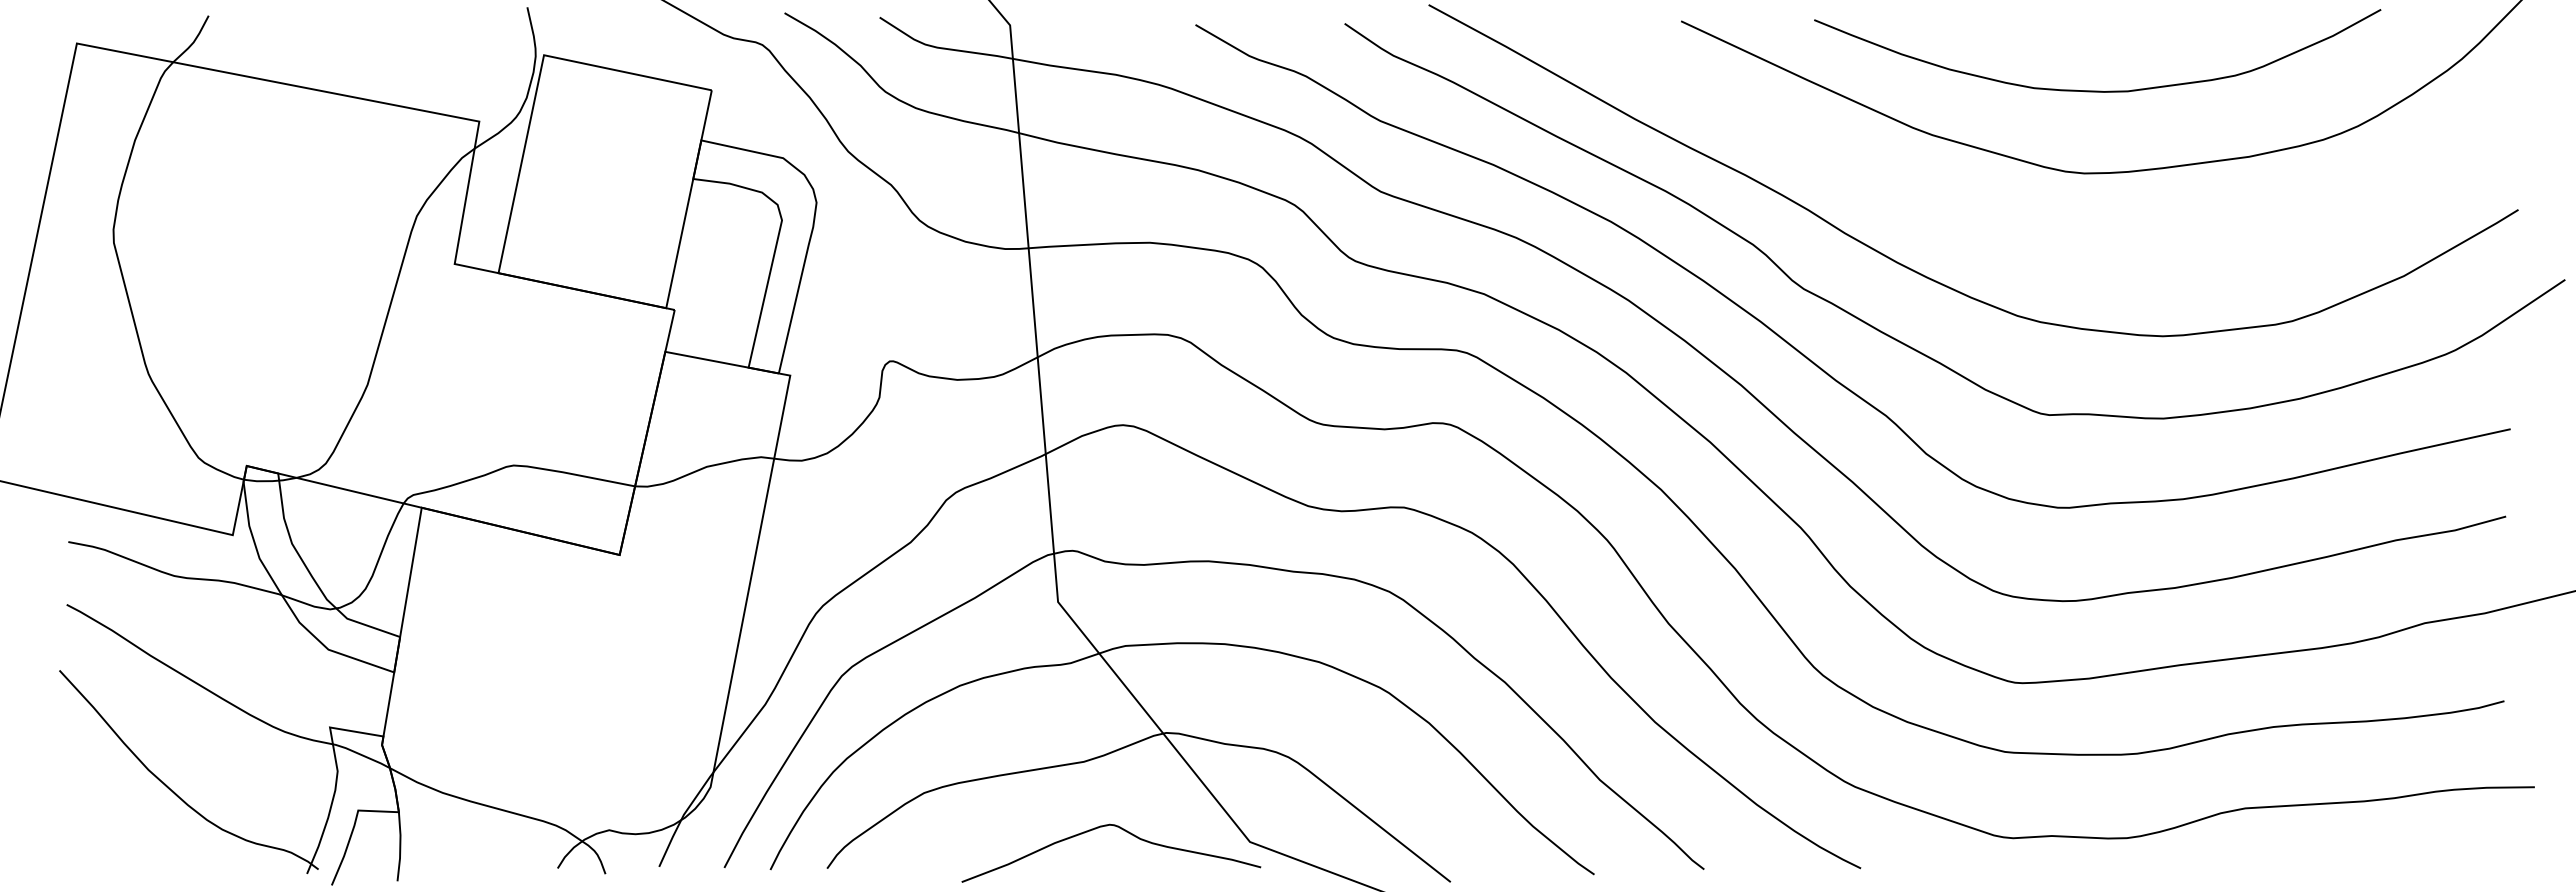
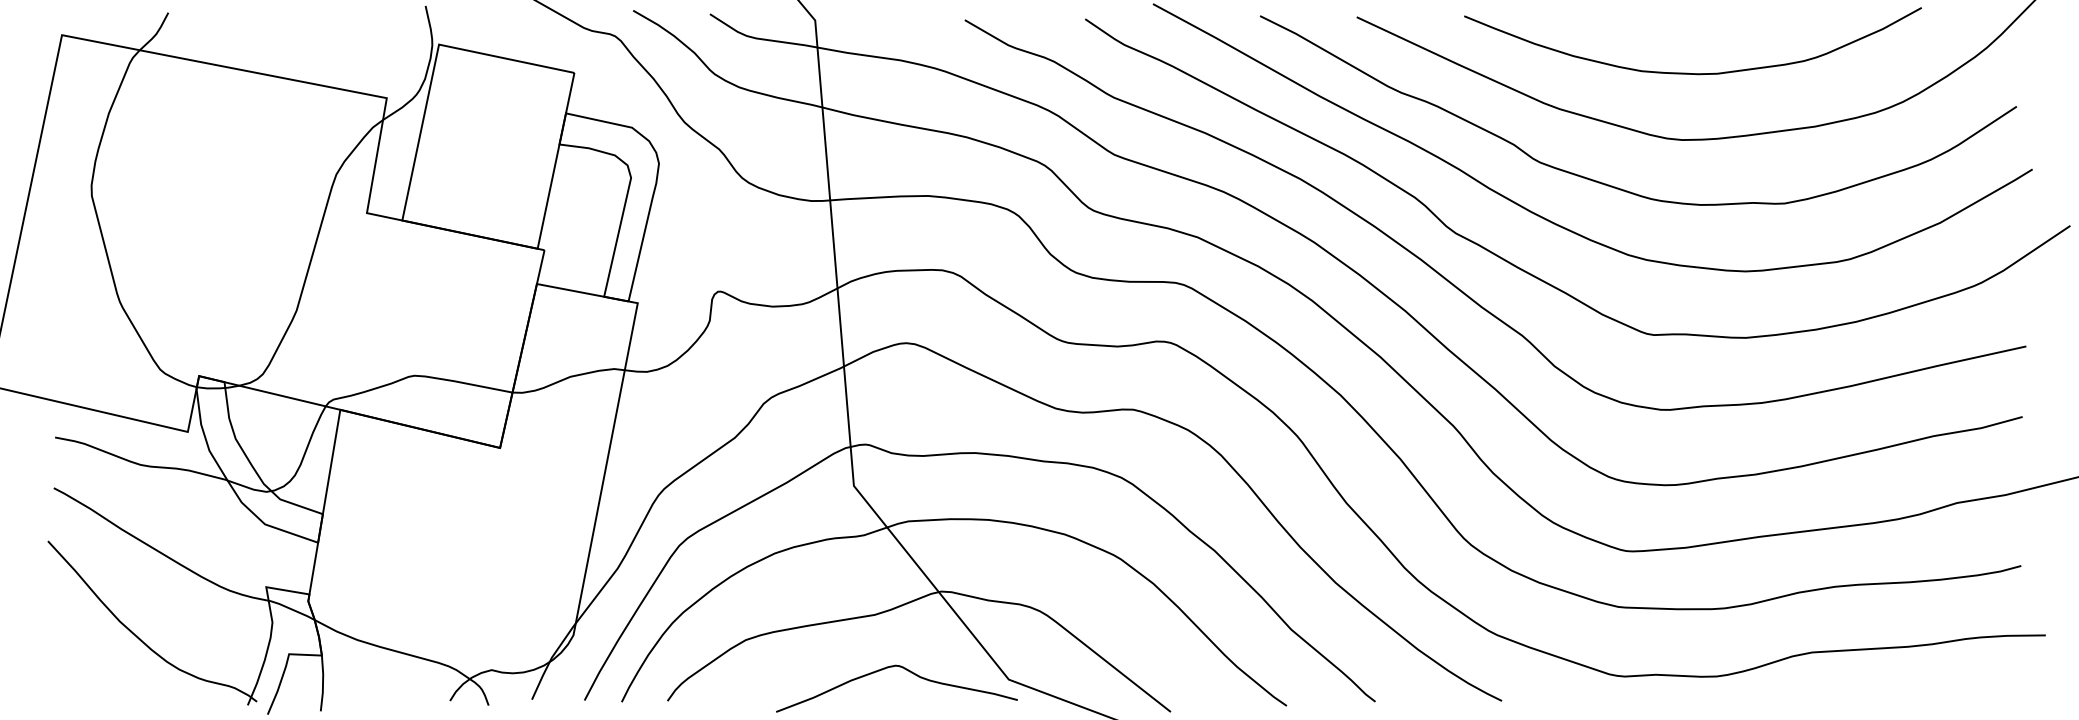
curve: (1998, 230) -> (1612, 186), added

